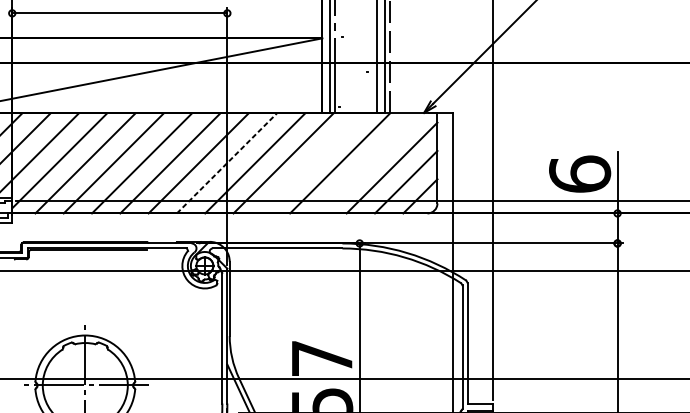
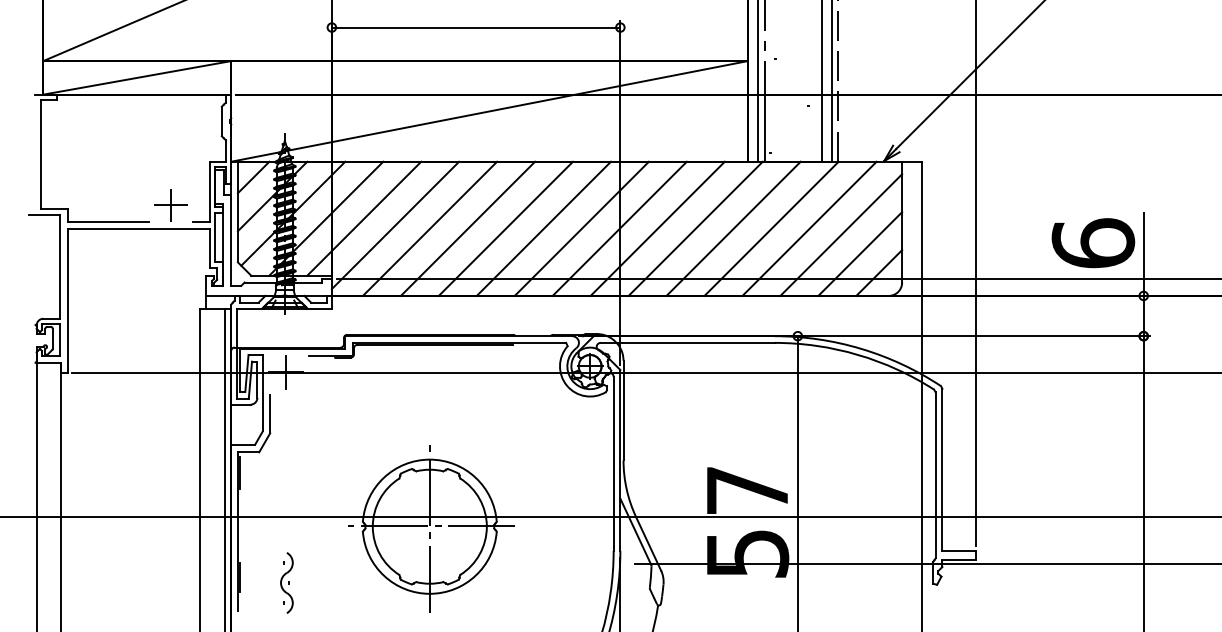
line: (226, 163) -> (619, 228), dashed -> solid
line: (311, 163) -> (733, 228), added
line: (368, 163) -> (809, 228), added

